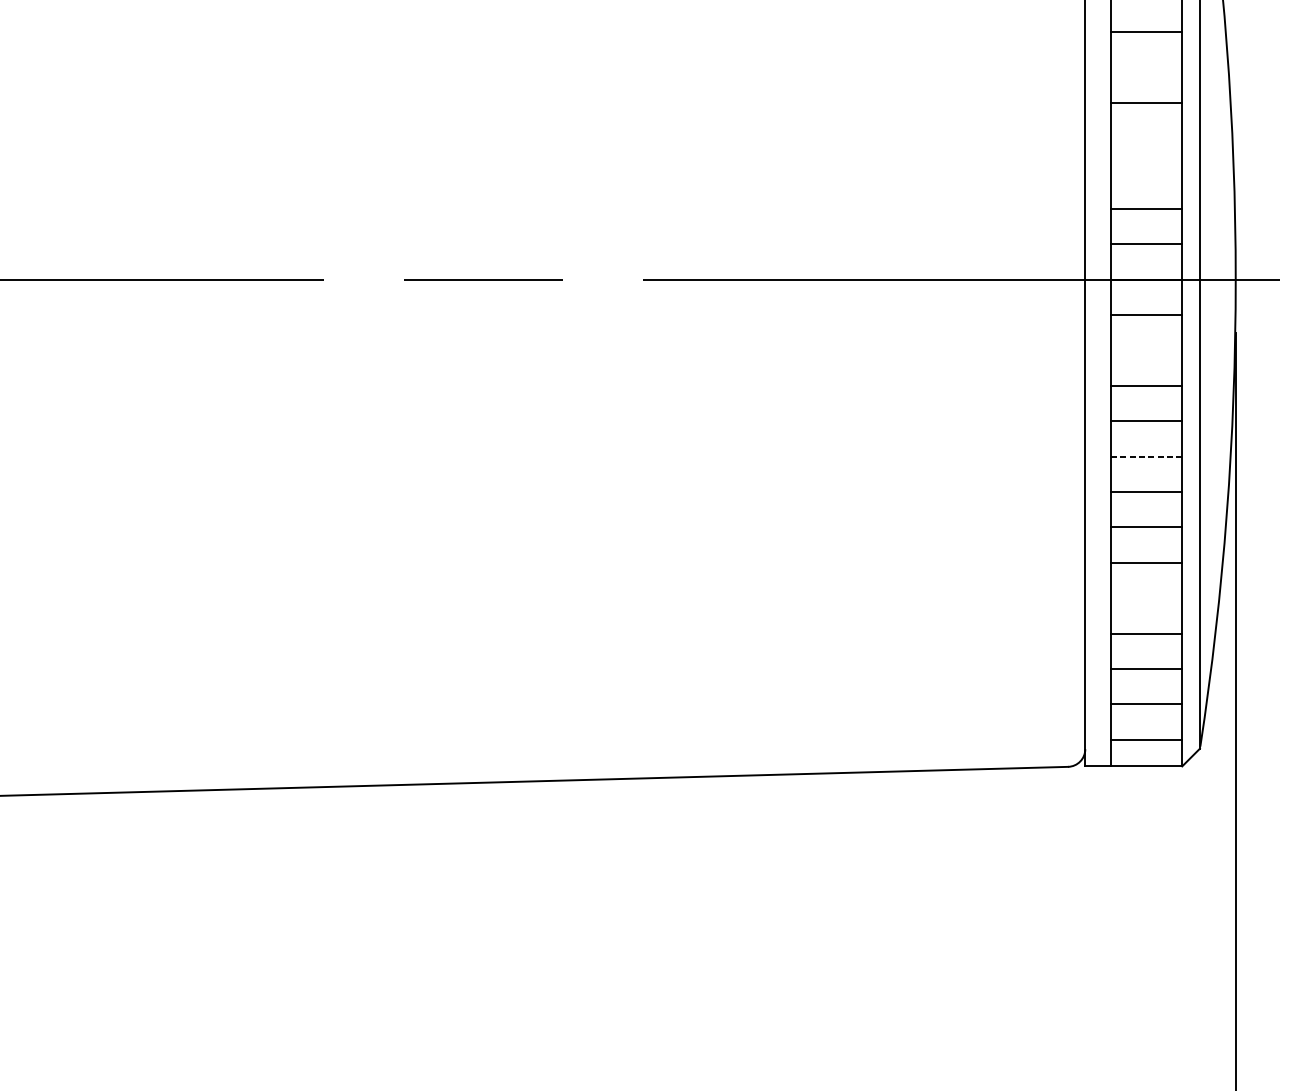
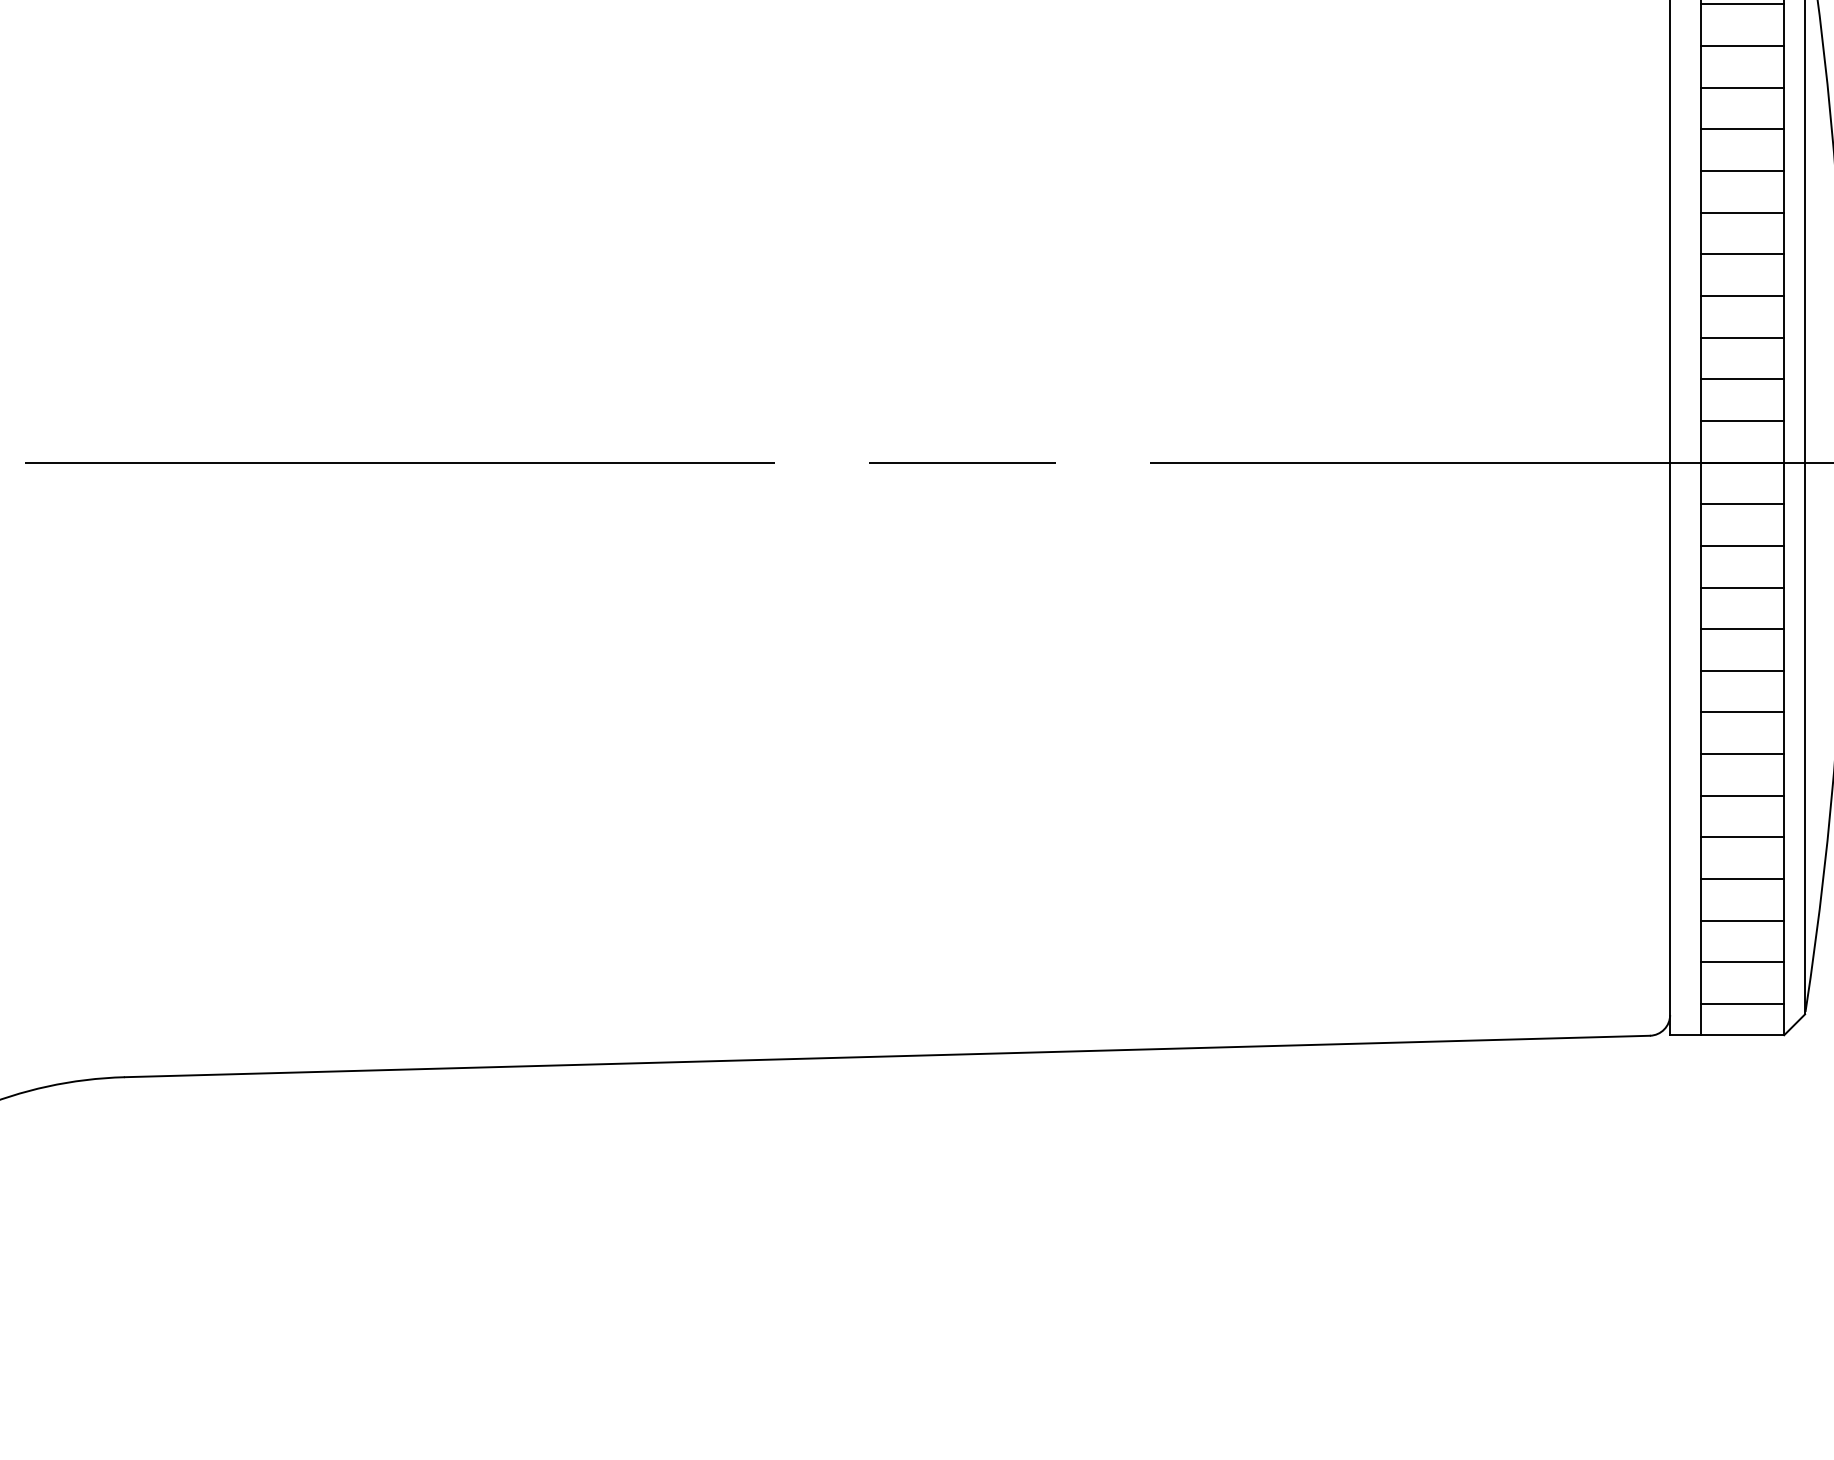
line: (1146, 67) -> (1742, 212), added
line: (1146, 138) -> (1742, 296), added
line: (1146, 173) -> (1742, 337), added
line: (1146, 350) -> (1742, 545), added
line: (1146, 456) -> (1742, 670), dashed -> solid
line: (1146, 598) -> (1742, 837), added

